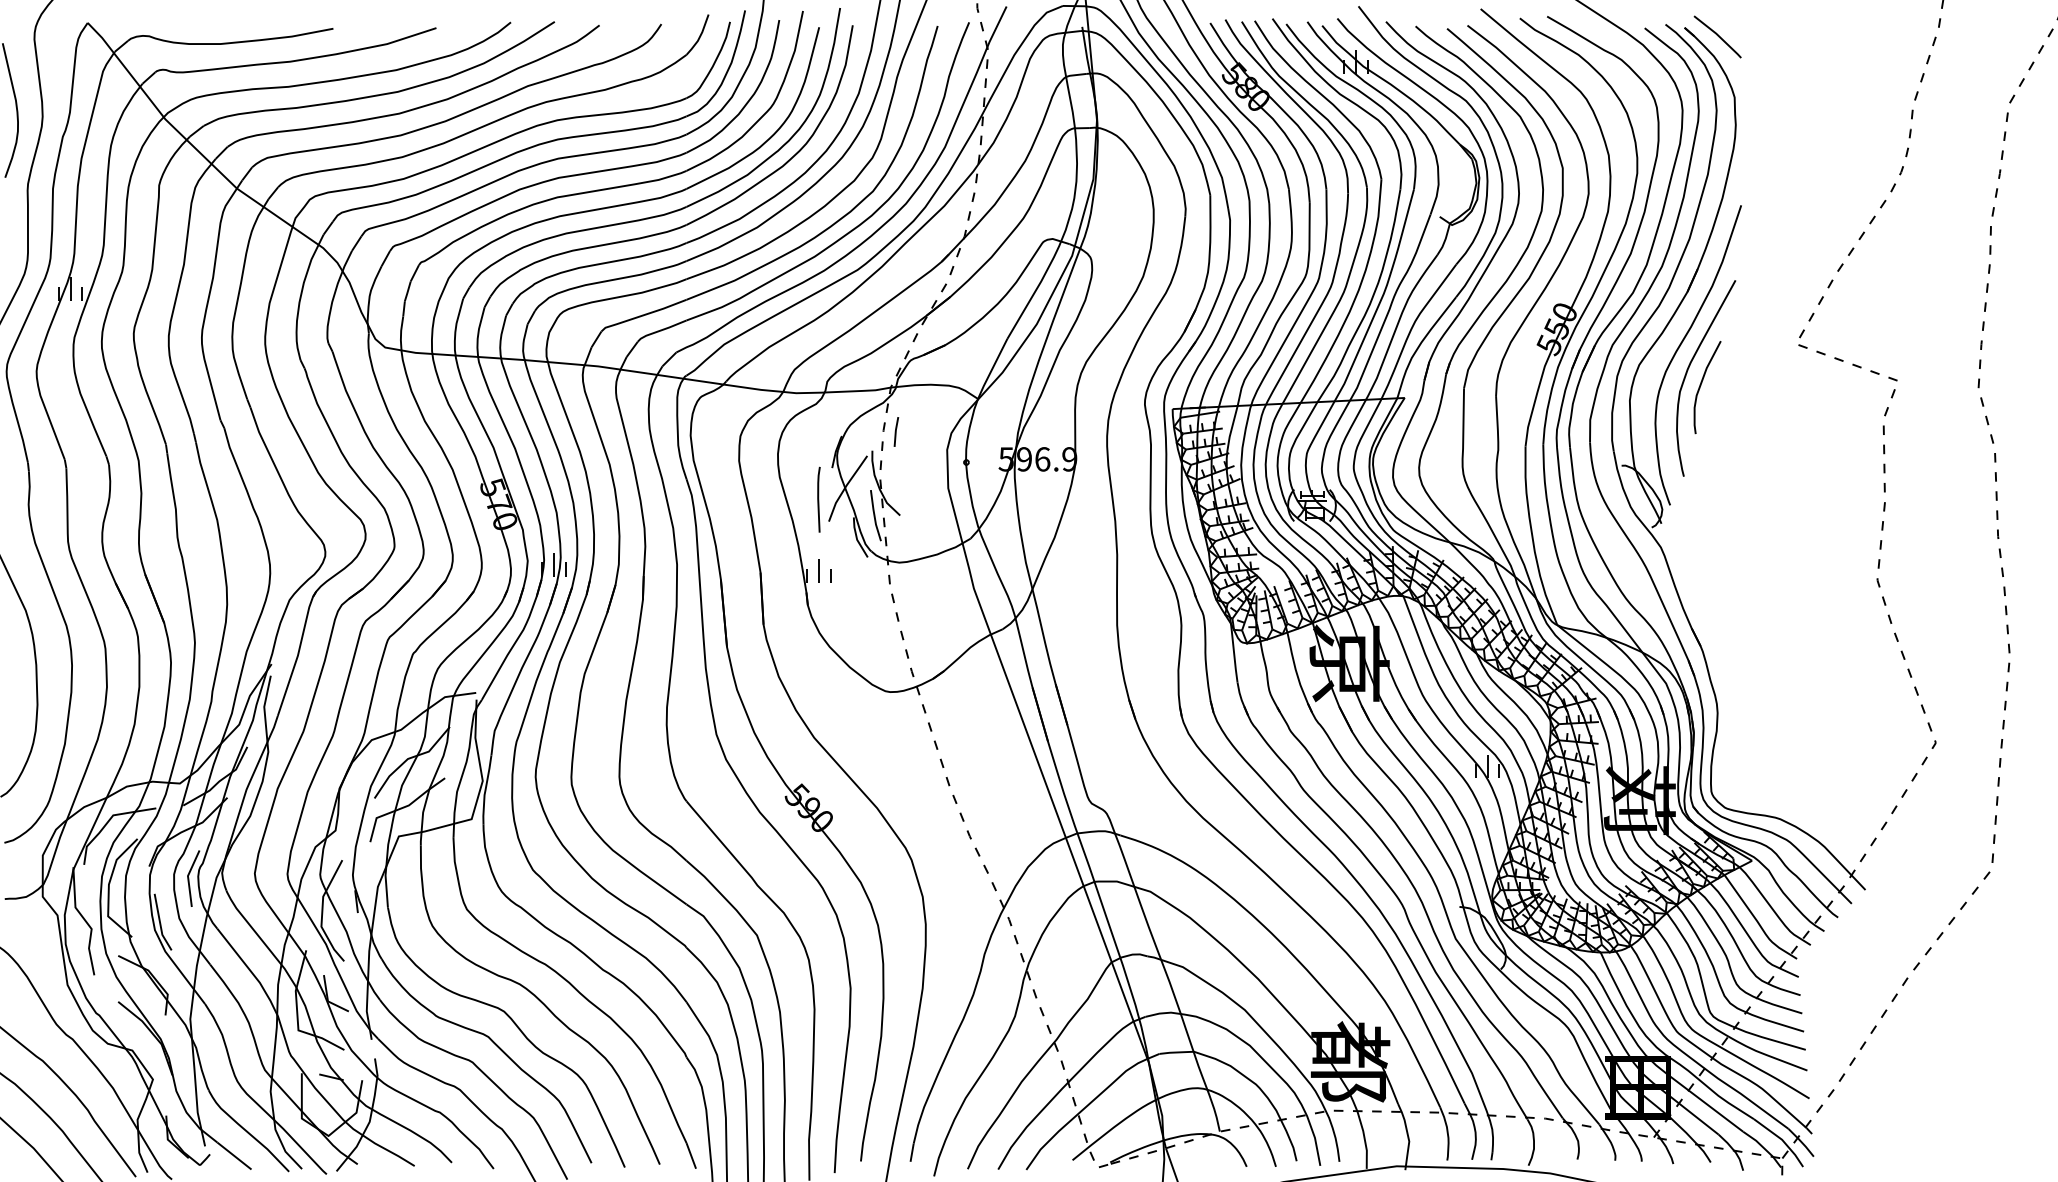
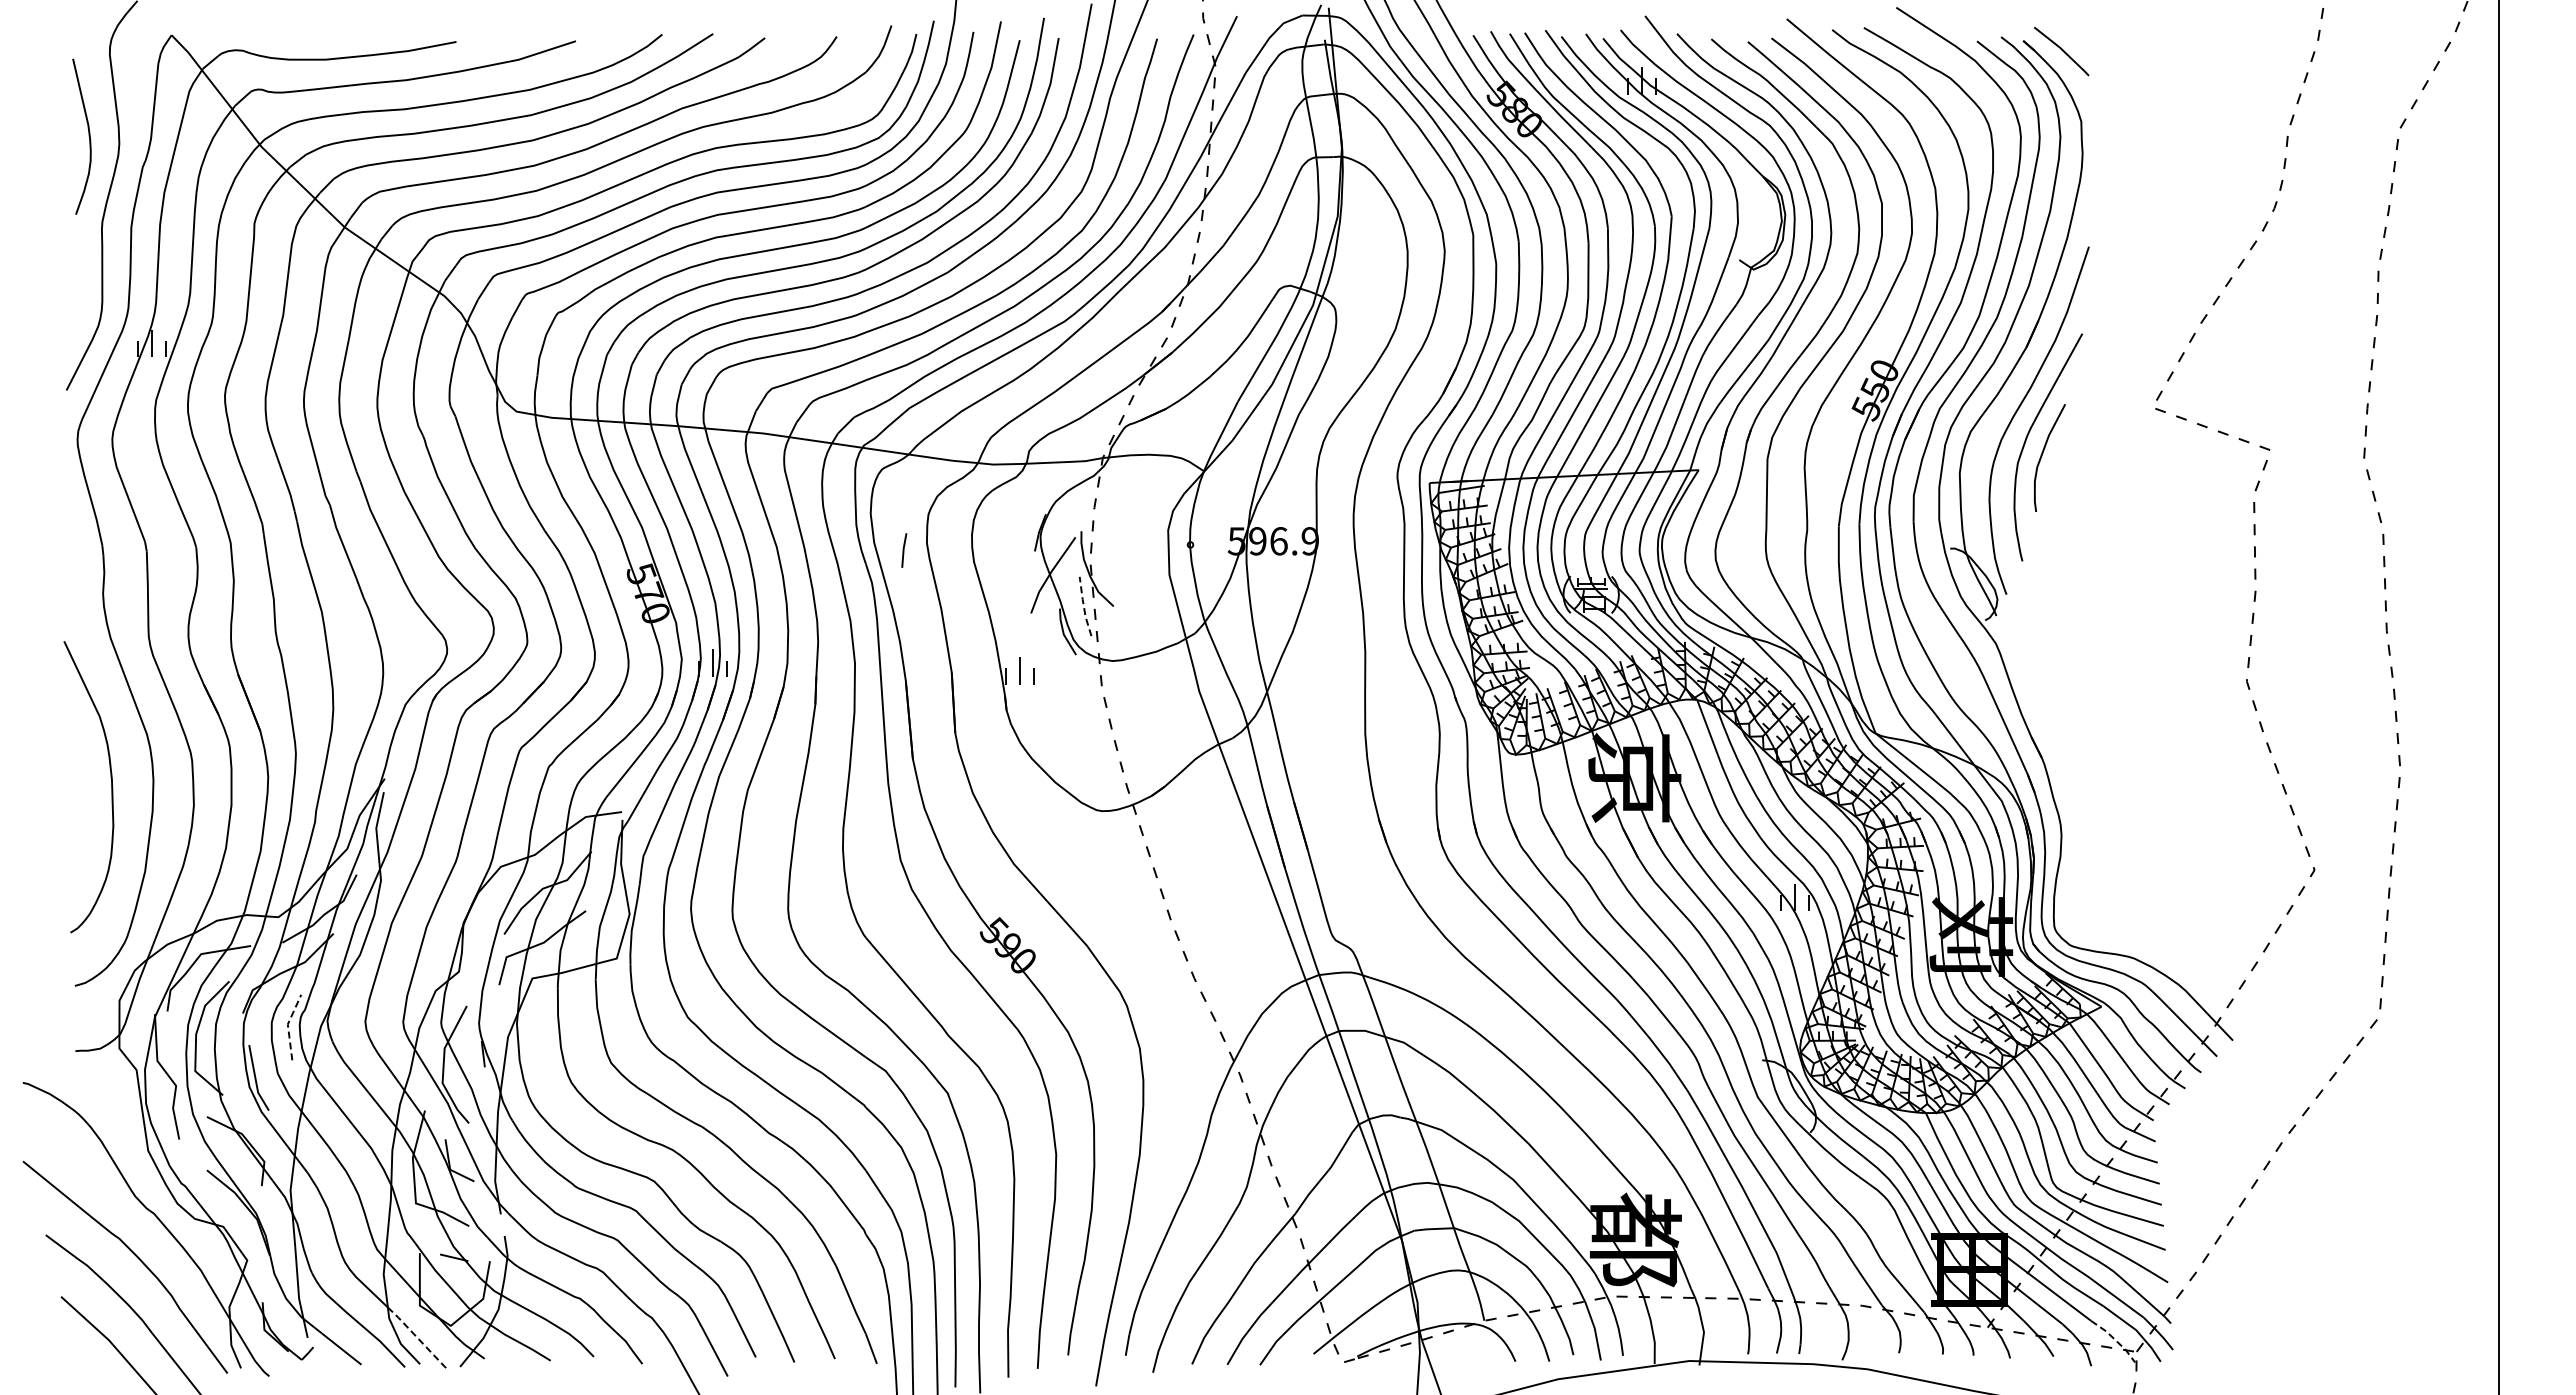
line: (896, 431) -> (904, 550), moved
line: (818, 500) -> (1019, 588), removed
line: (874, 516) -> (1083, 607), solid -> dashed
line: (187, 876) -> (287, 1025), solid -> dashed
line: (300, 1147) -> (418, 1339), solid -> dashed
line: (1763, 1147) -> (2114, 1339), solid -> dashed

